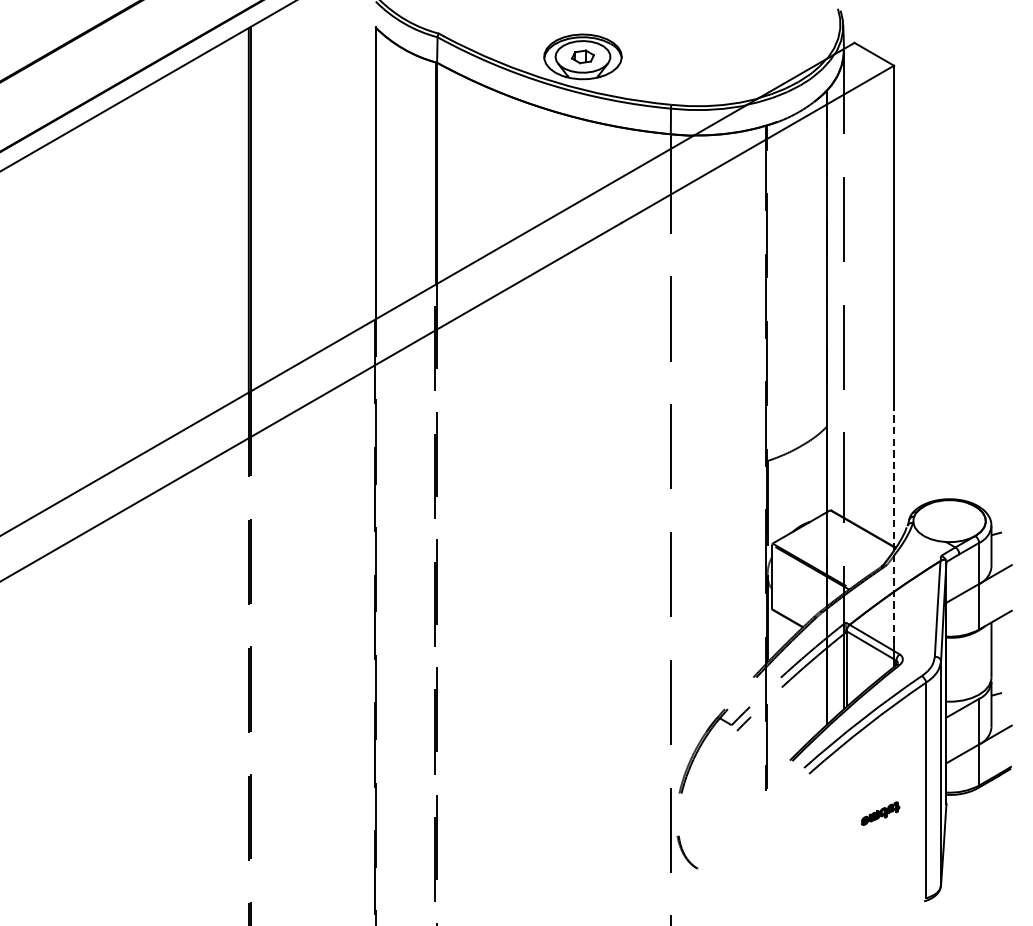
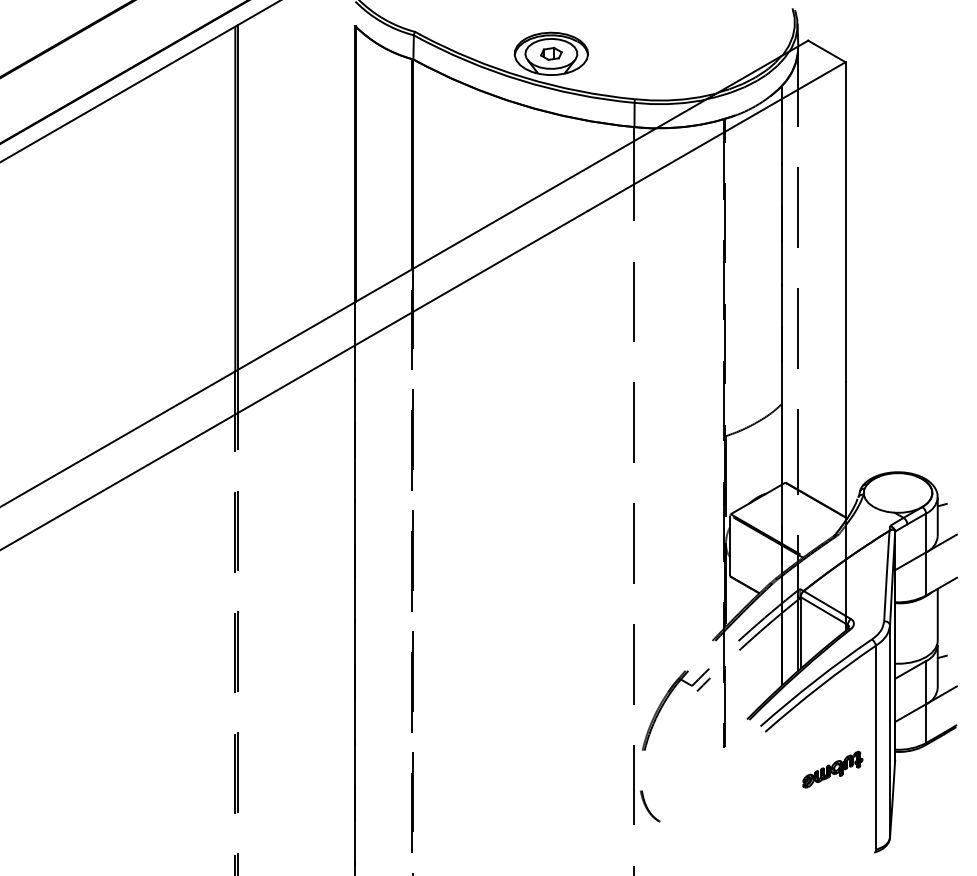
line: (893, 524) -> (845, 496), dashed -> solid
part: (880, 813) -> (832, 769), size x1.67

